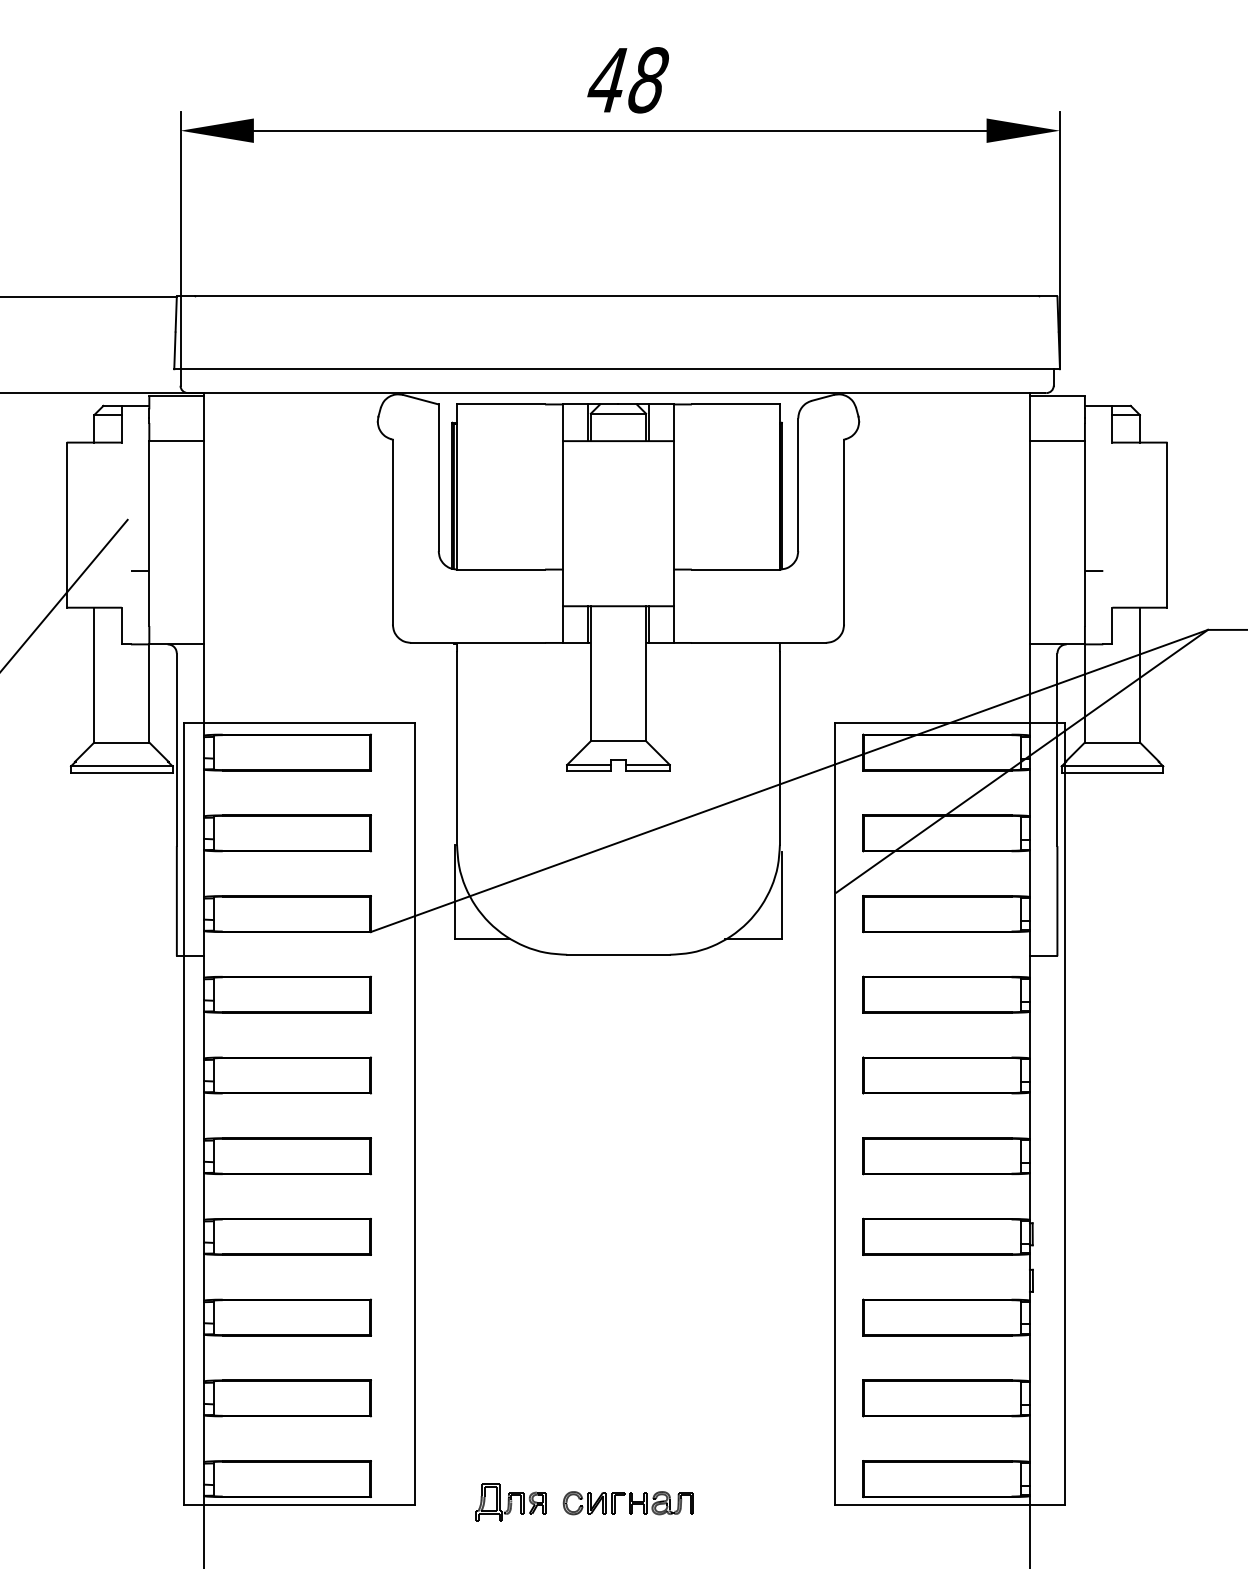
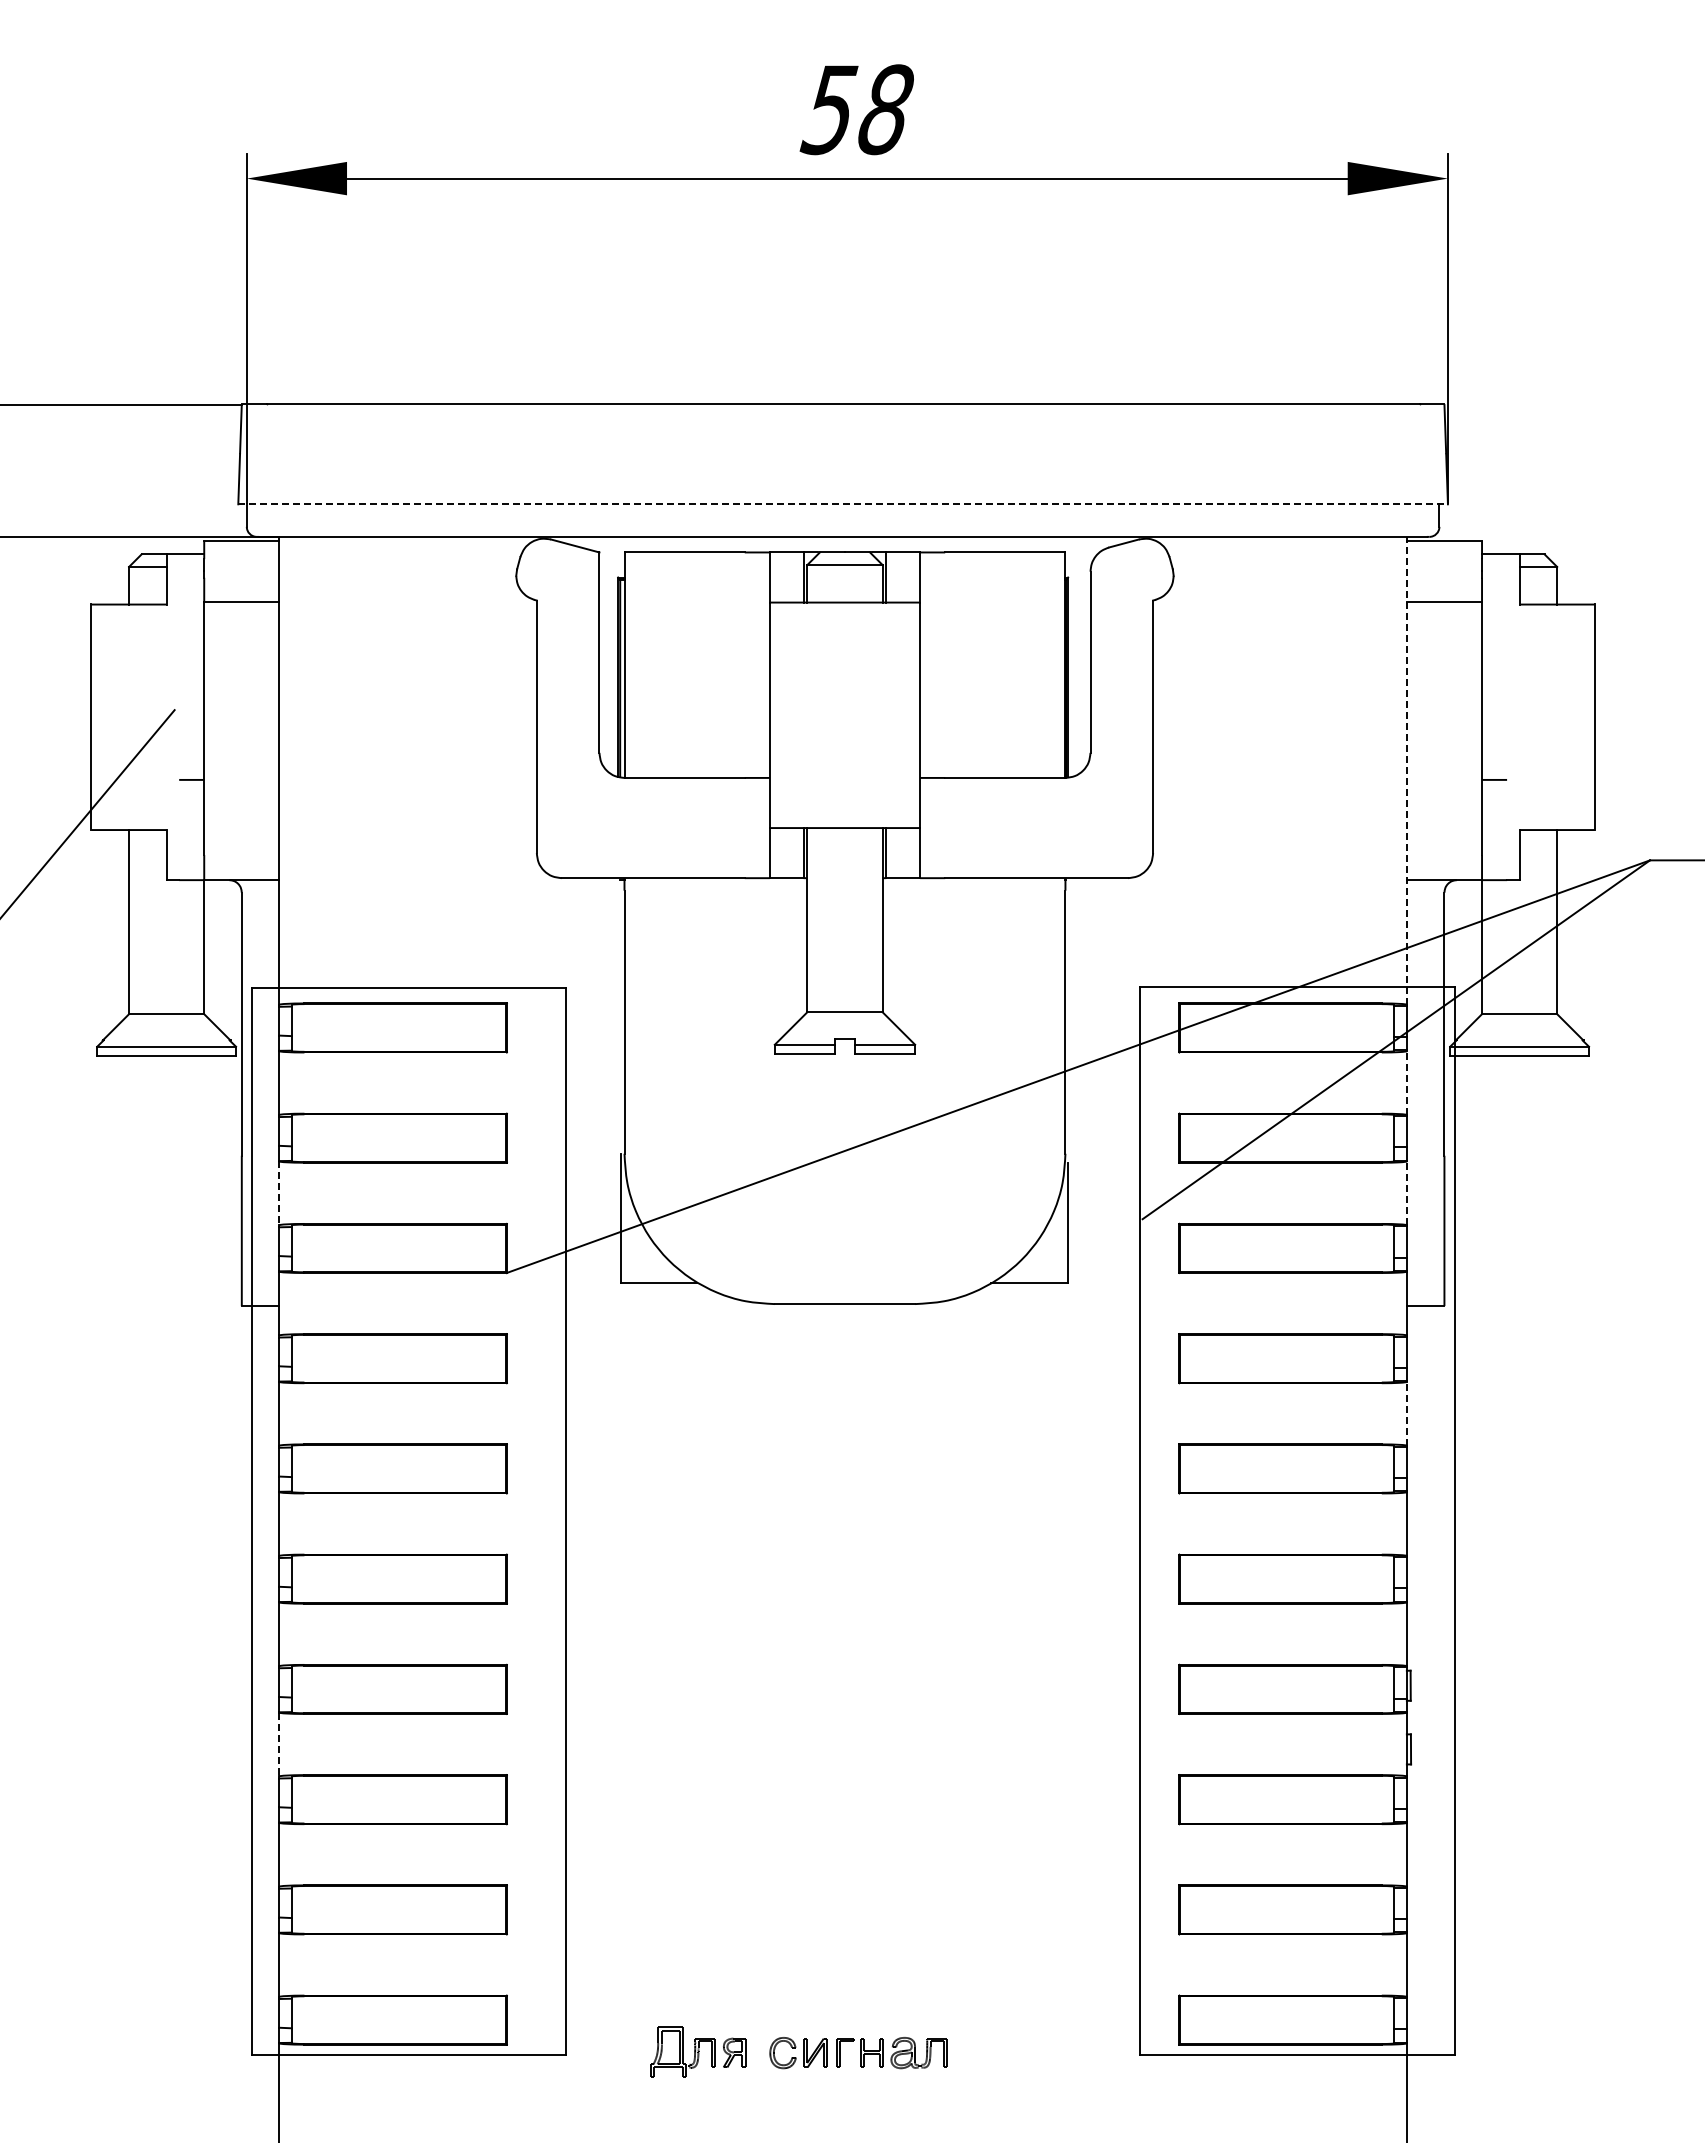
text: (606, 80) -> (828, 110), 48 -> 58
line: (617, 369) -> (843, 504), solid -> dashed
line: (1029, 564) -> (1406, 770), solid -> dashed
line: (1029, 793) -> (1406, 1083), solid -> dashed
line: (204, 873) -> (279, 1193), solid -> dashed
line: (1029, 873) -> (1406, 1193), solid -> dashed
line: (1029, 1034) -> (1406, 1413), solid -> dashed
line: (204, 1277) -> (279, 1744), solid -> dashed

